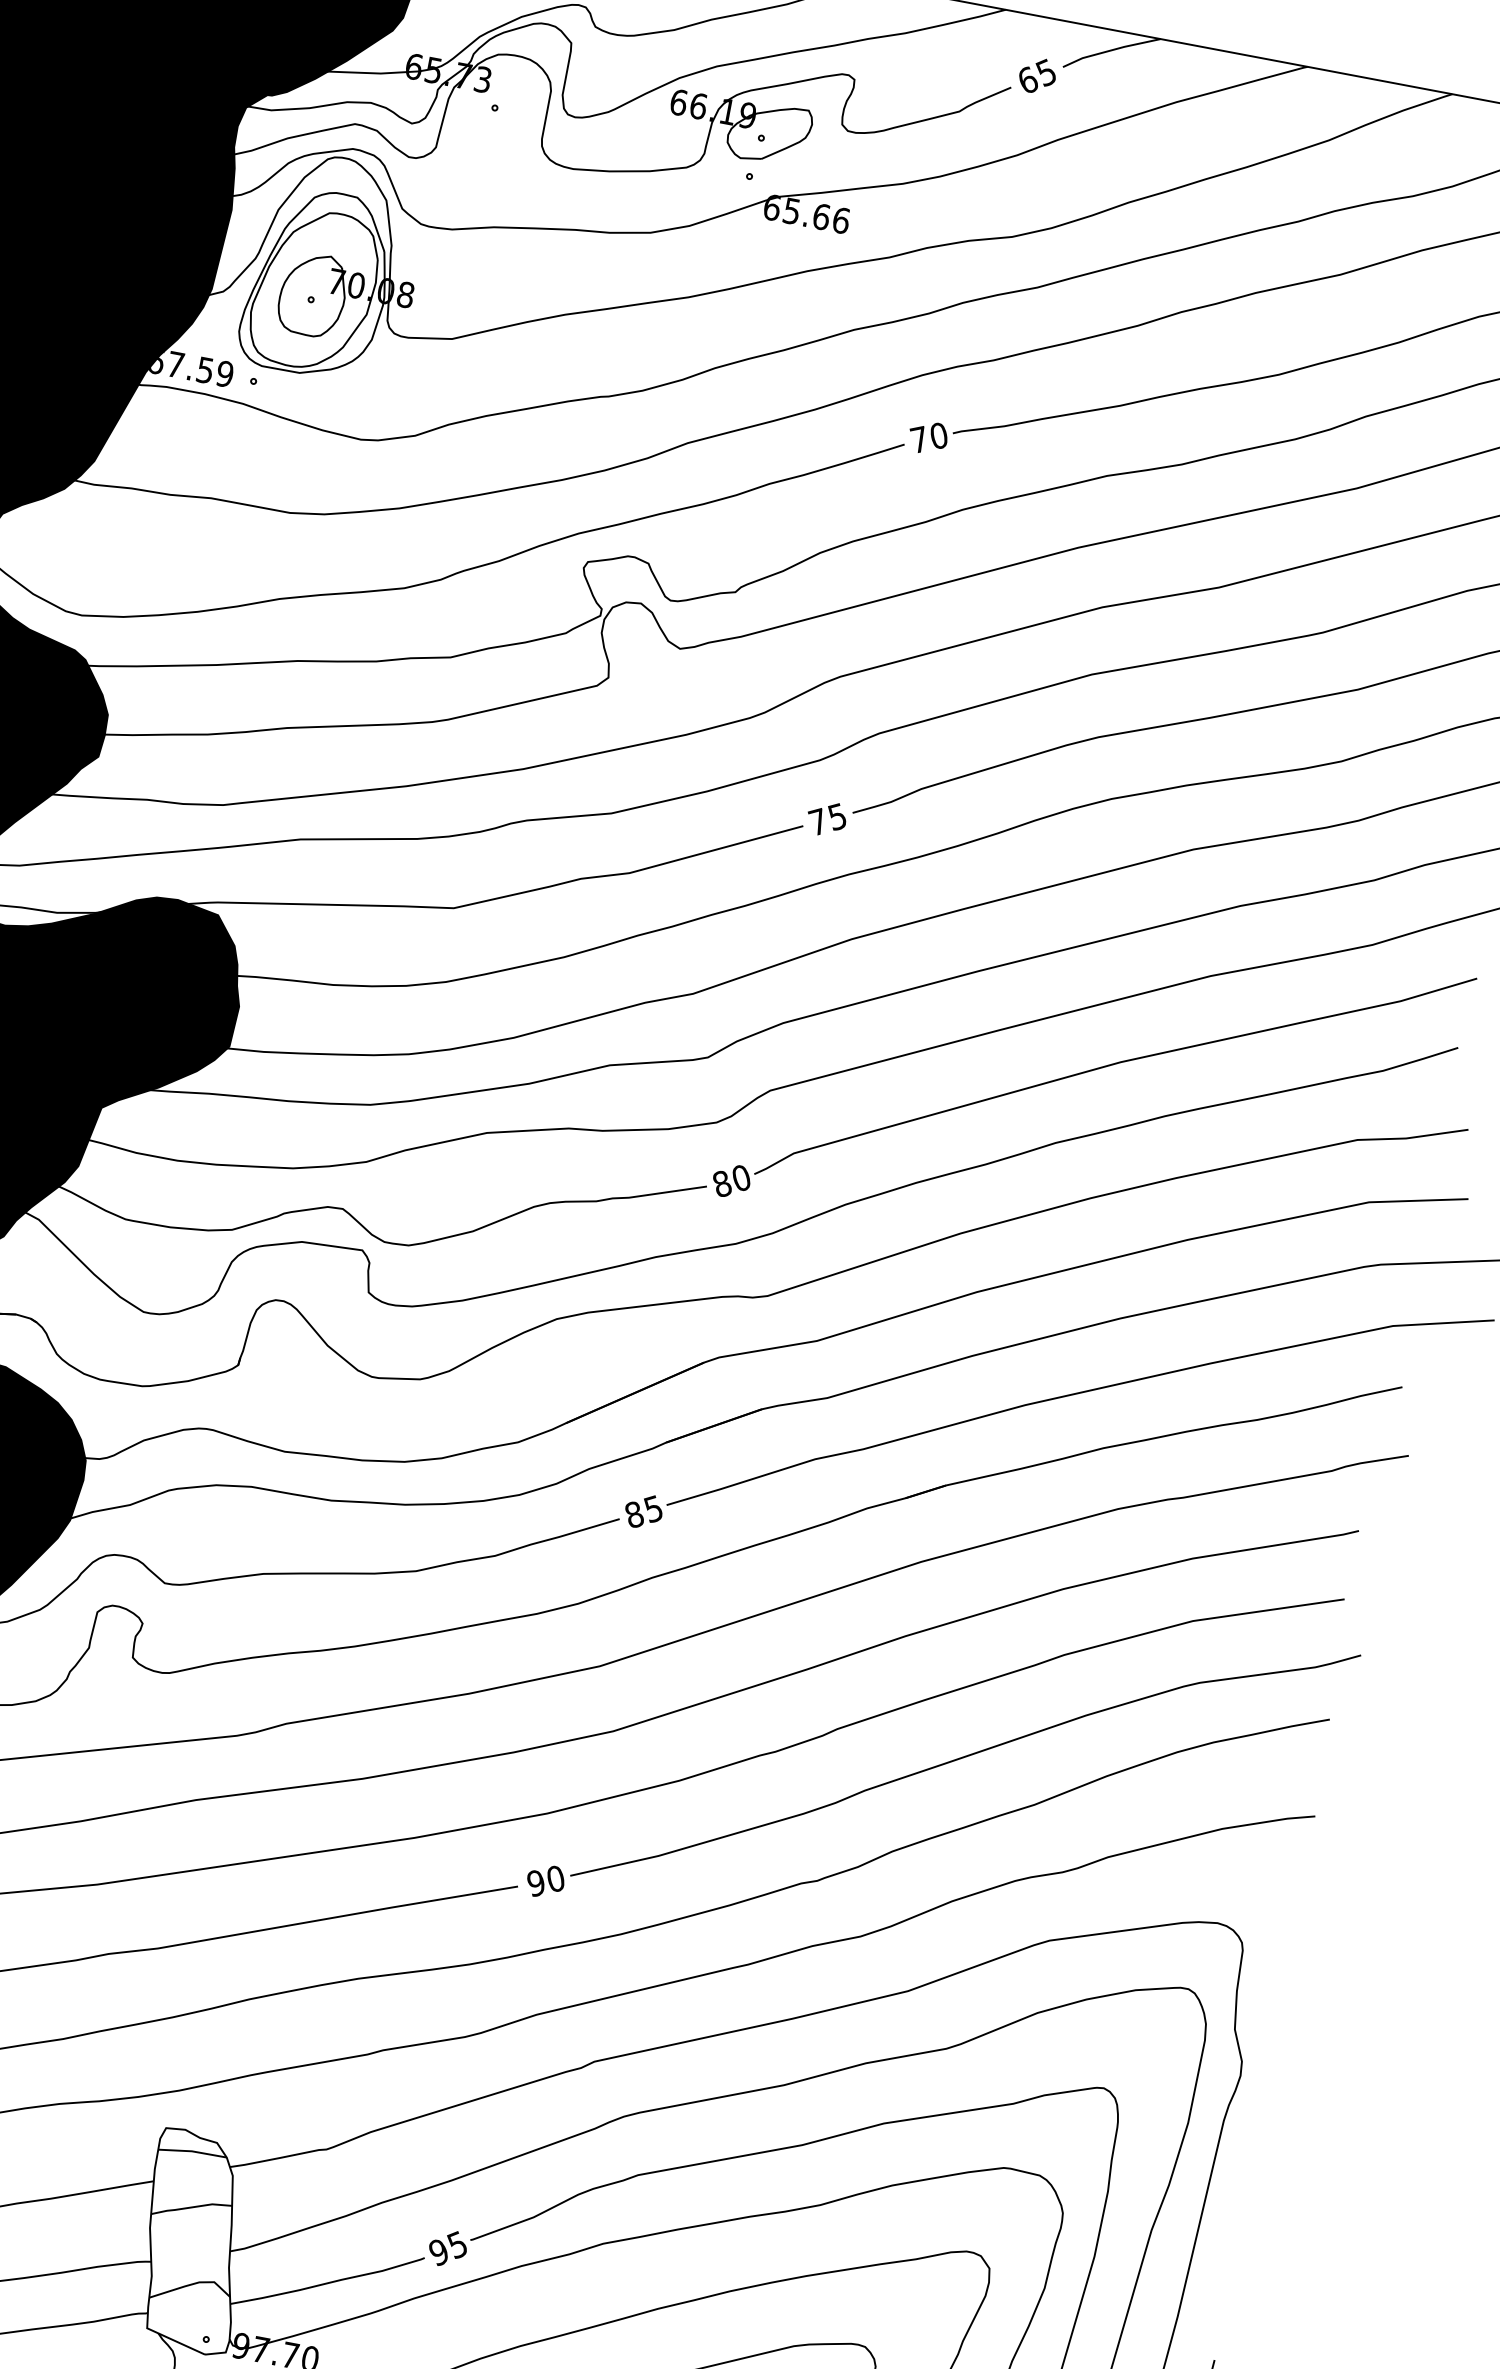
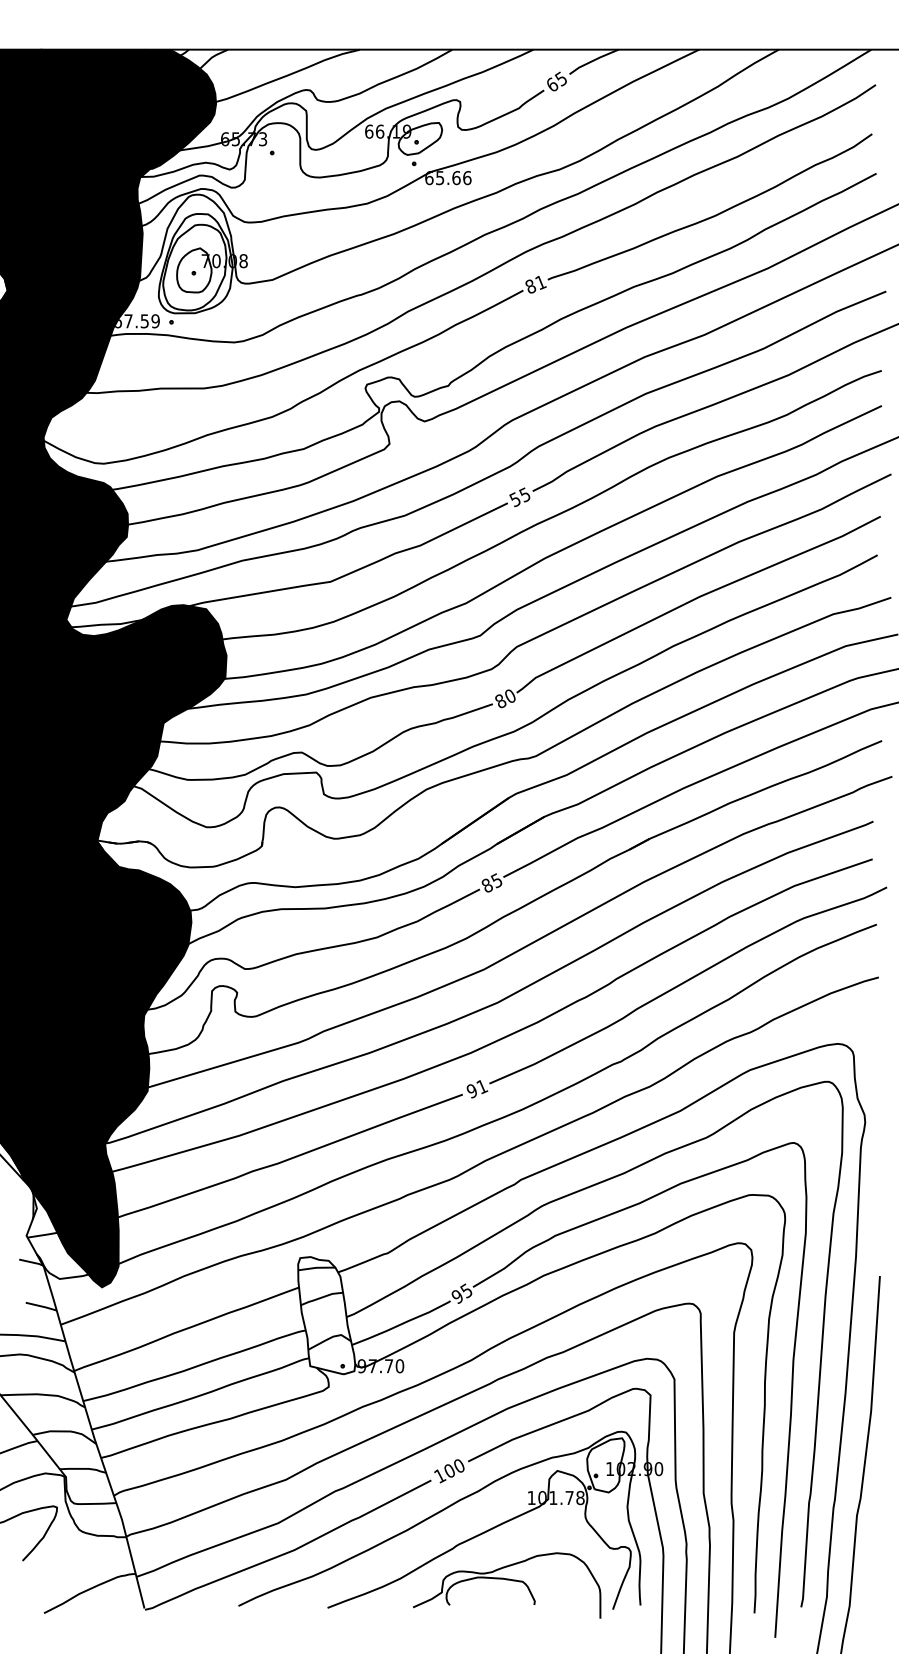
text: (928, 437) -> (535, 284), 70 -> 81
text: (816, 821) -> (514, 499), 75 -> 55
text: (556, 1880) -> (482, 1087), 90 -> 91

